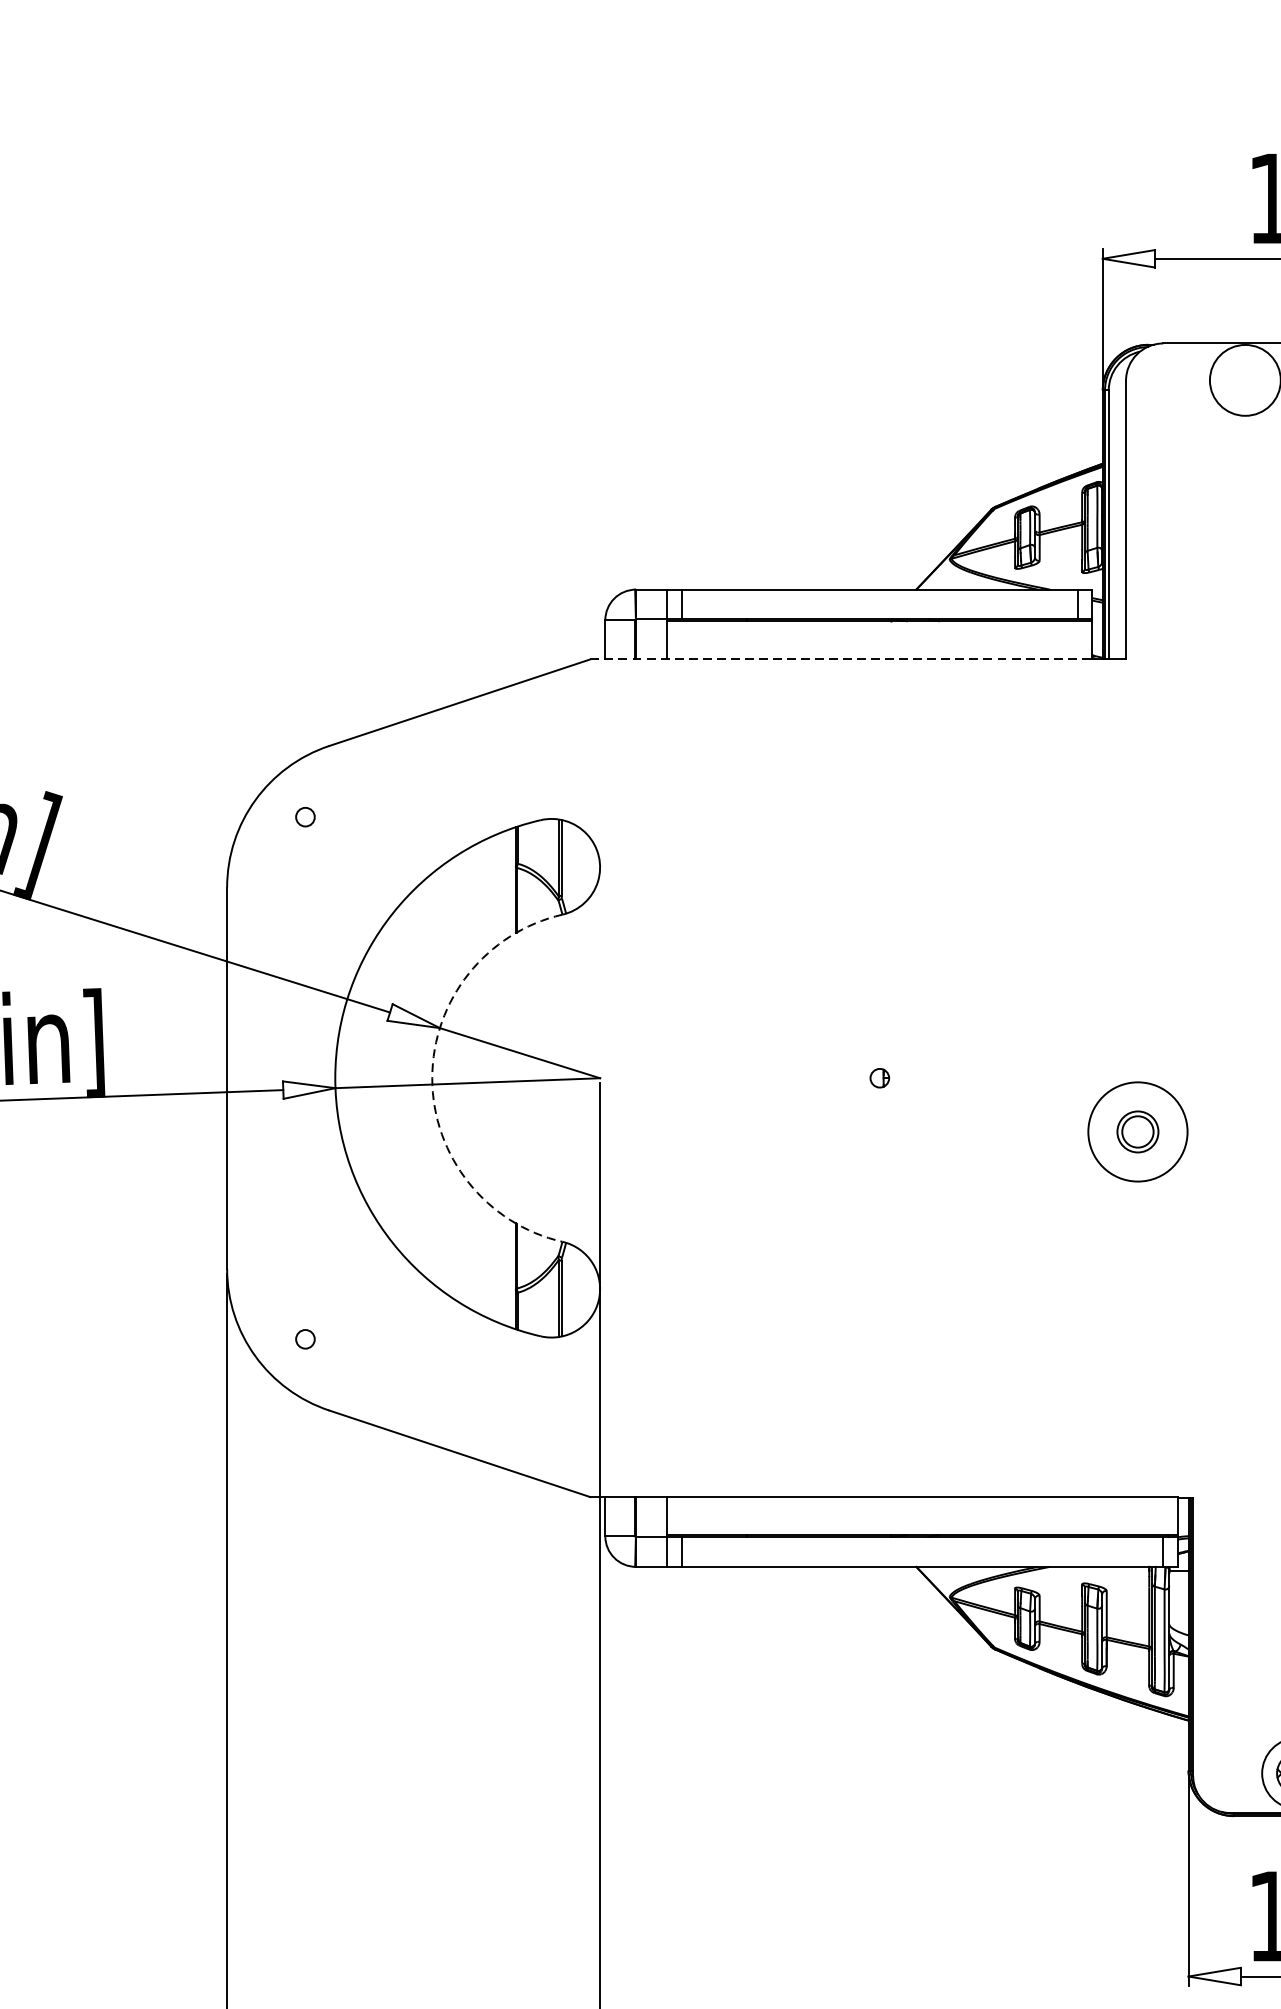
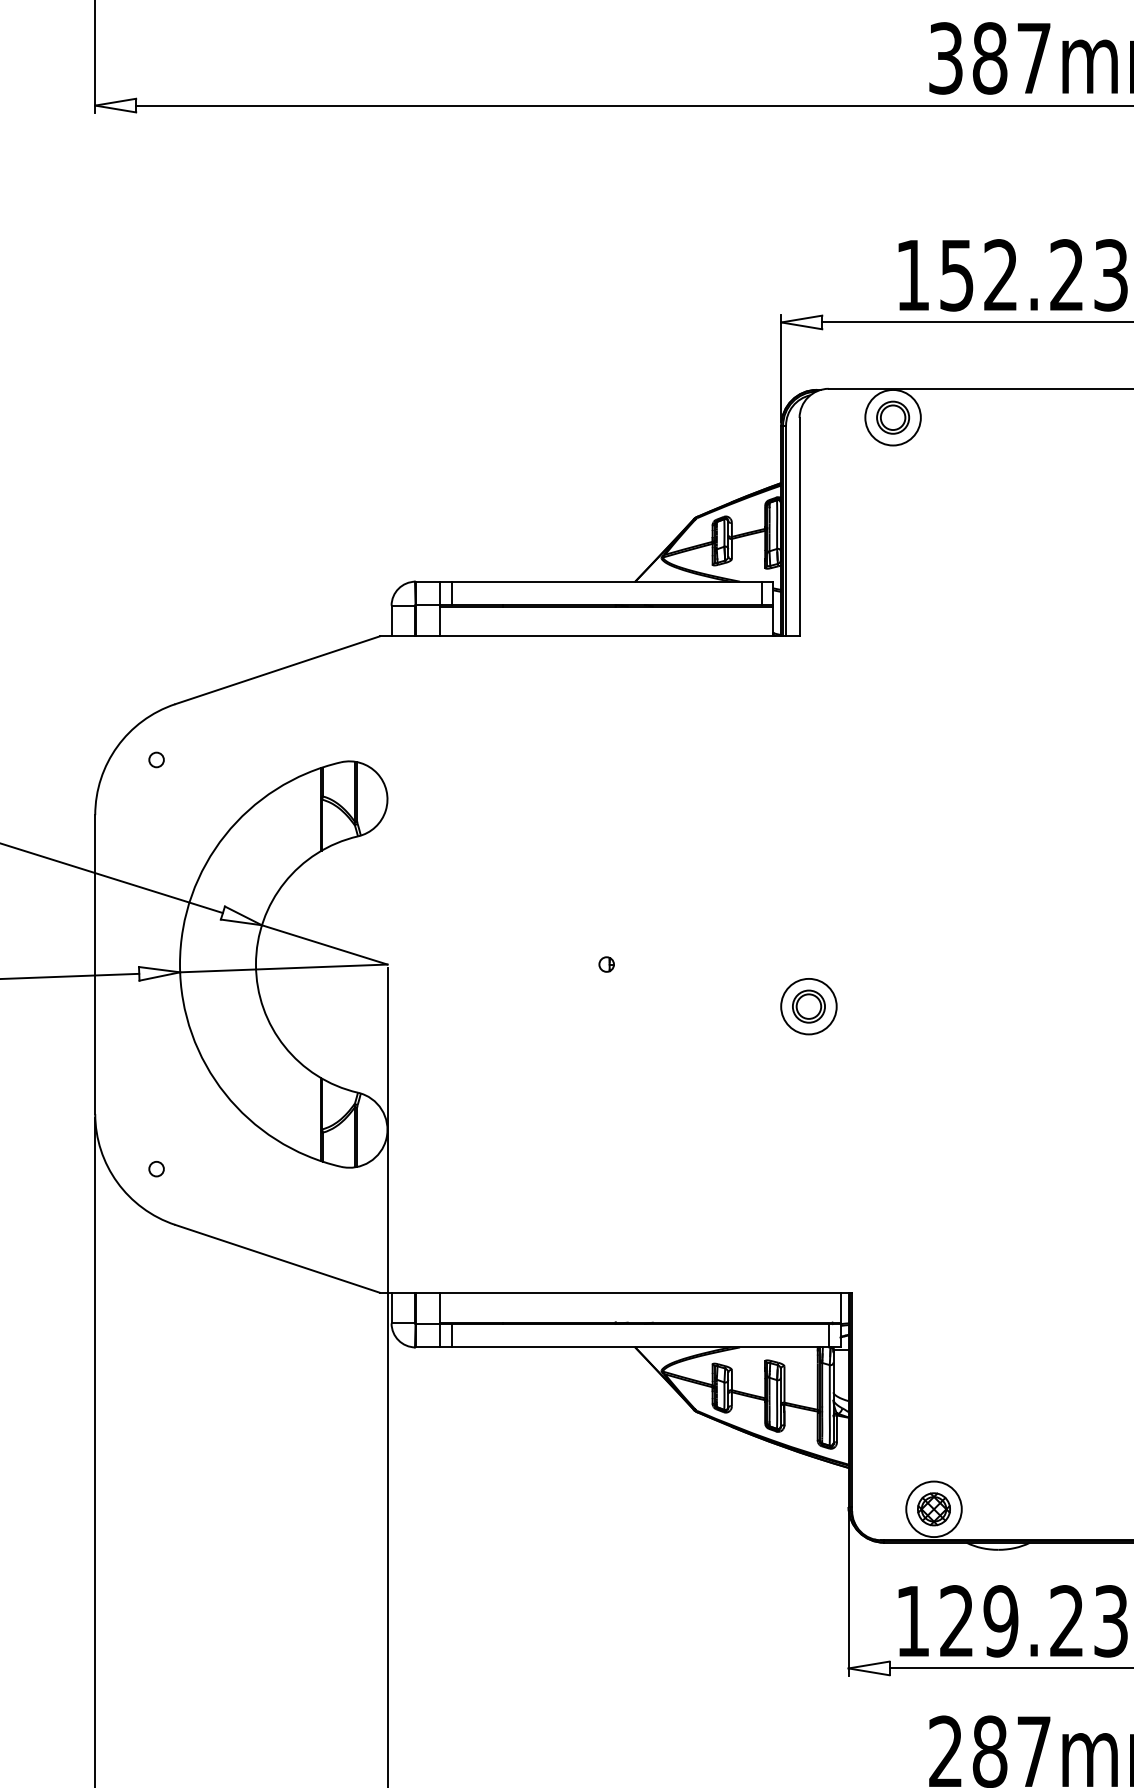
part: (1245, 380) -> (893, 417), added
line: (841, 659) -> (576, 636), dashed -> solid
arc: (431, 1078) -> (255, 964), dashed -> solid
circle: (1137, 1131) -> (808, 1006), size x0.71

